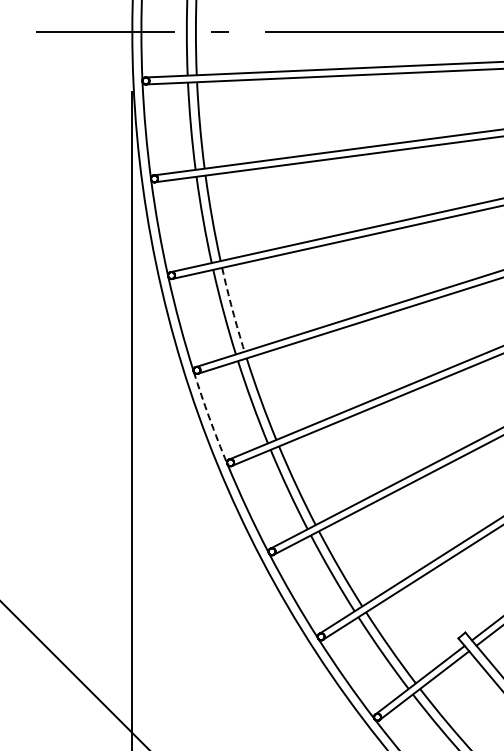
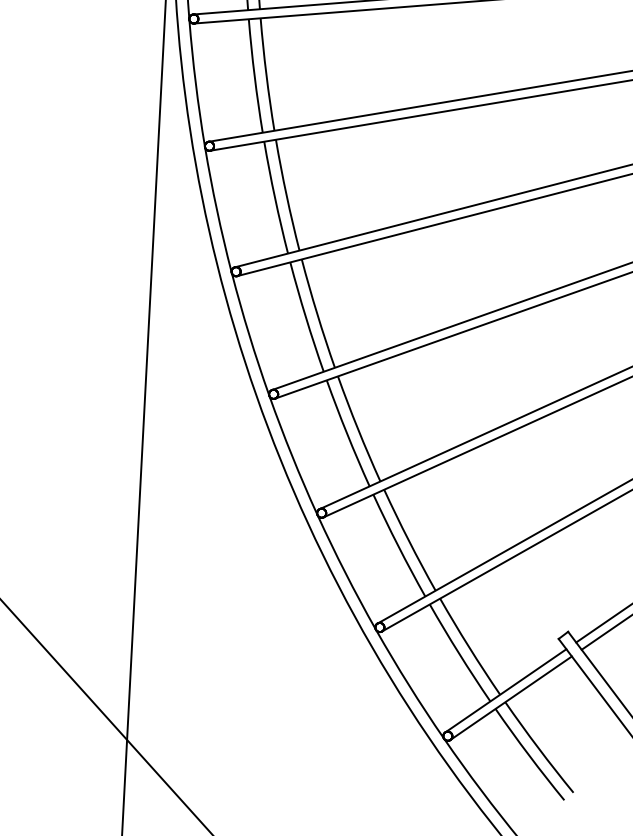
arc: (232, 310) -> (286, 196), dashed -> solid
arc: (209, 418) -> (249, 335), dashed -> solid

